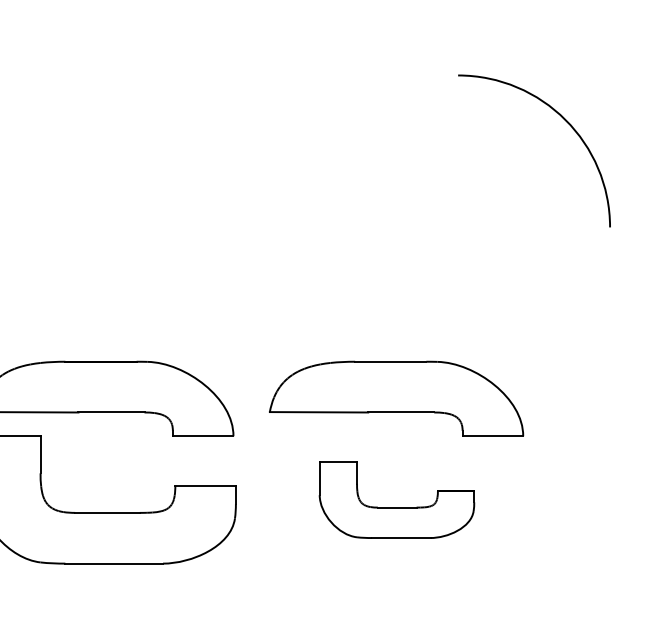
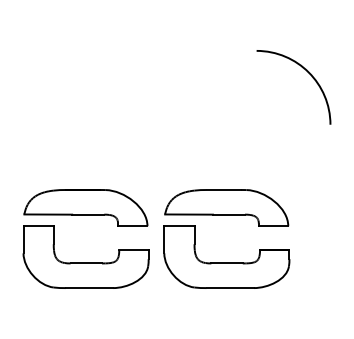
part: (396, 498) -> (226, 256), size x1.67

